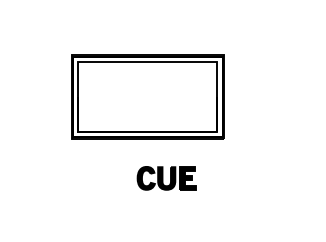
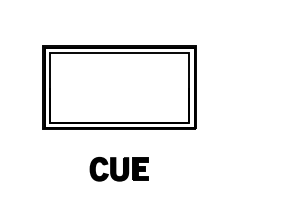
part: (166, 178) -> (119, 169), moved

